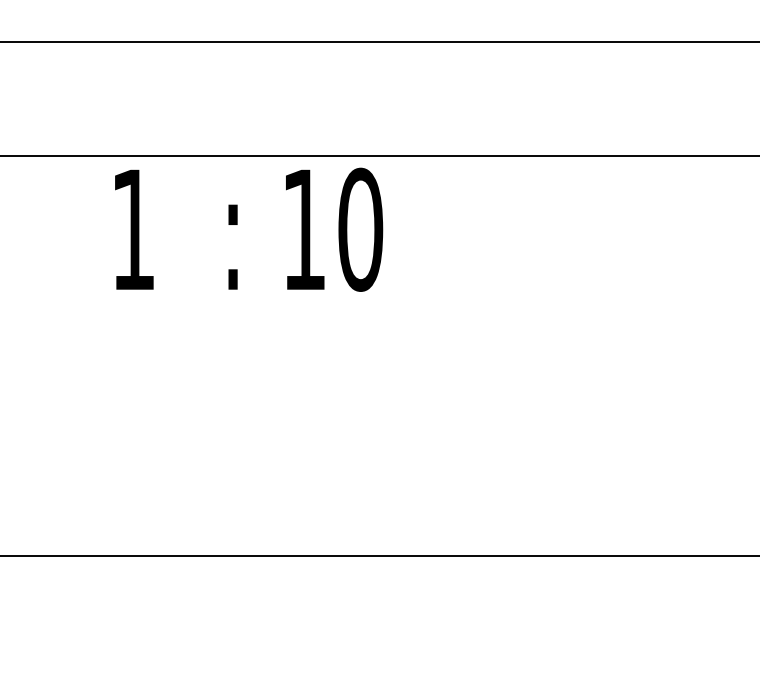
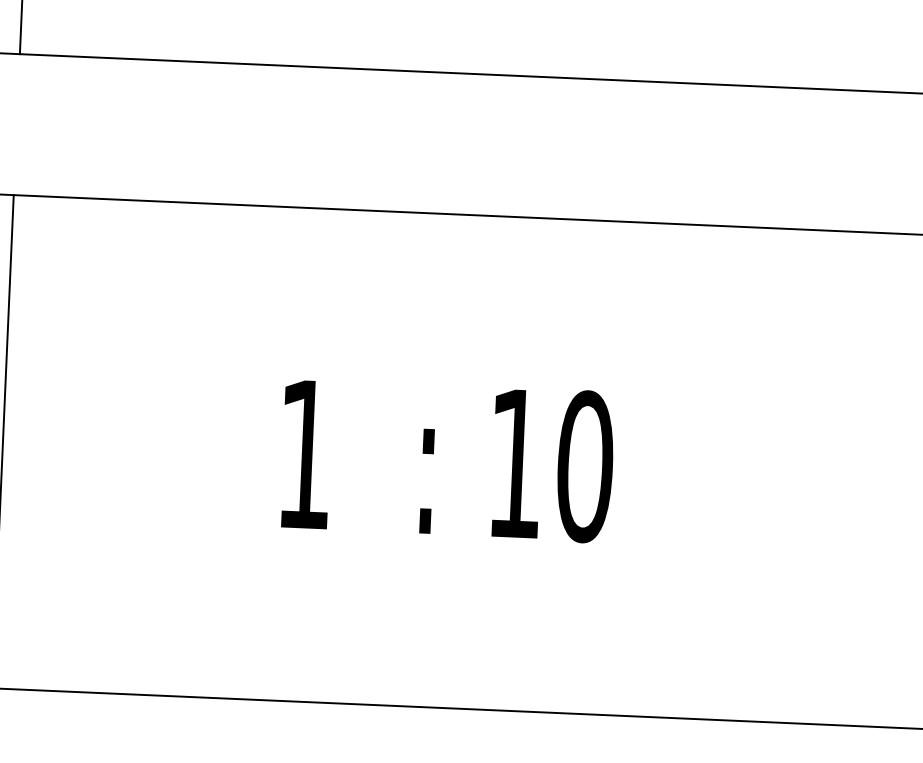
text: (249, 229) -> (448, 460), moved

